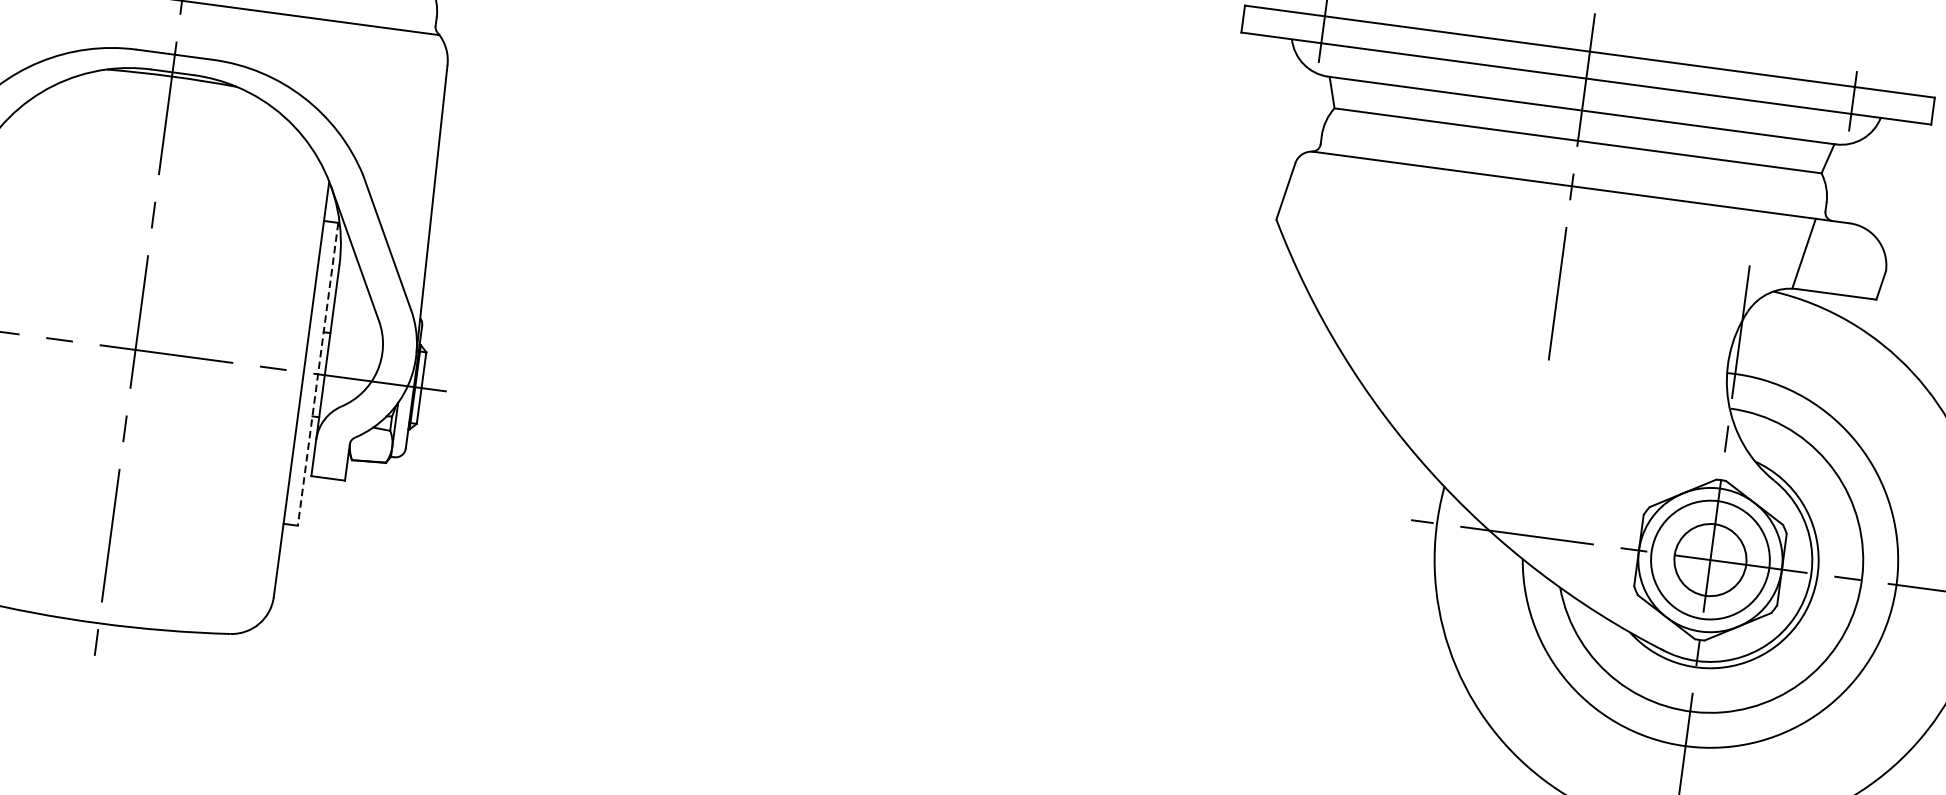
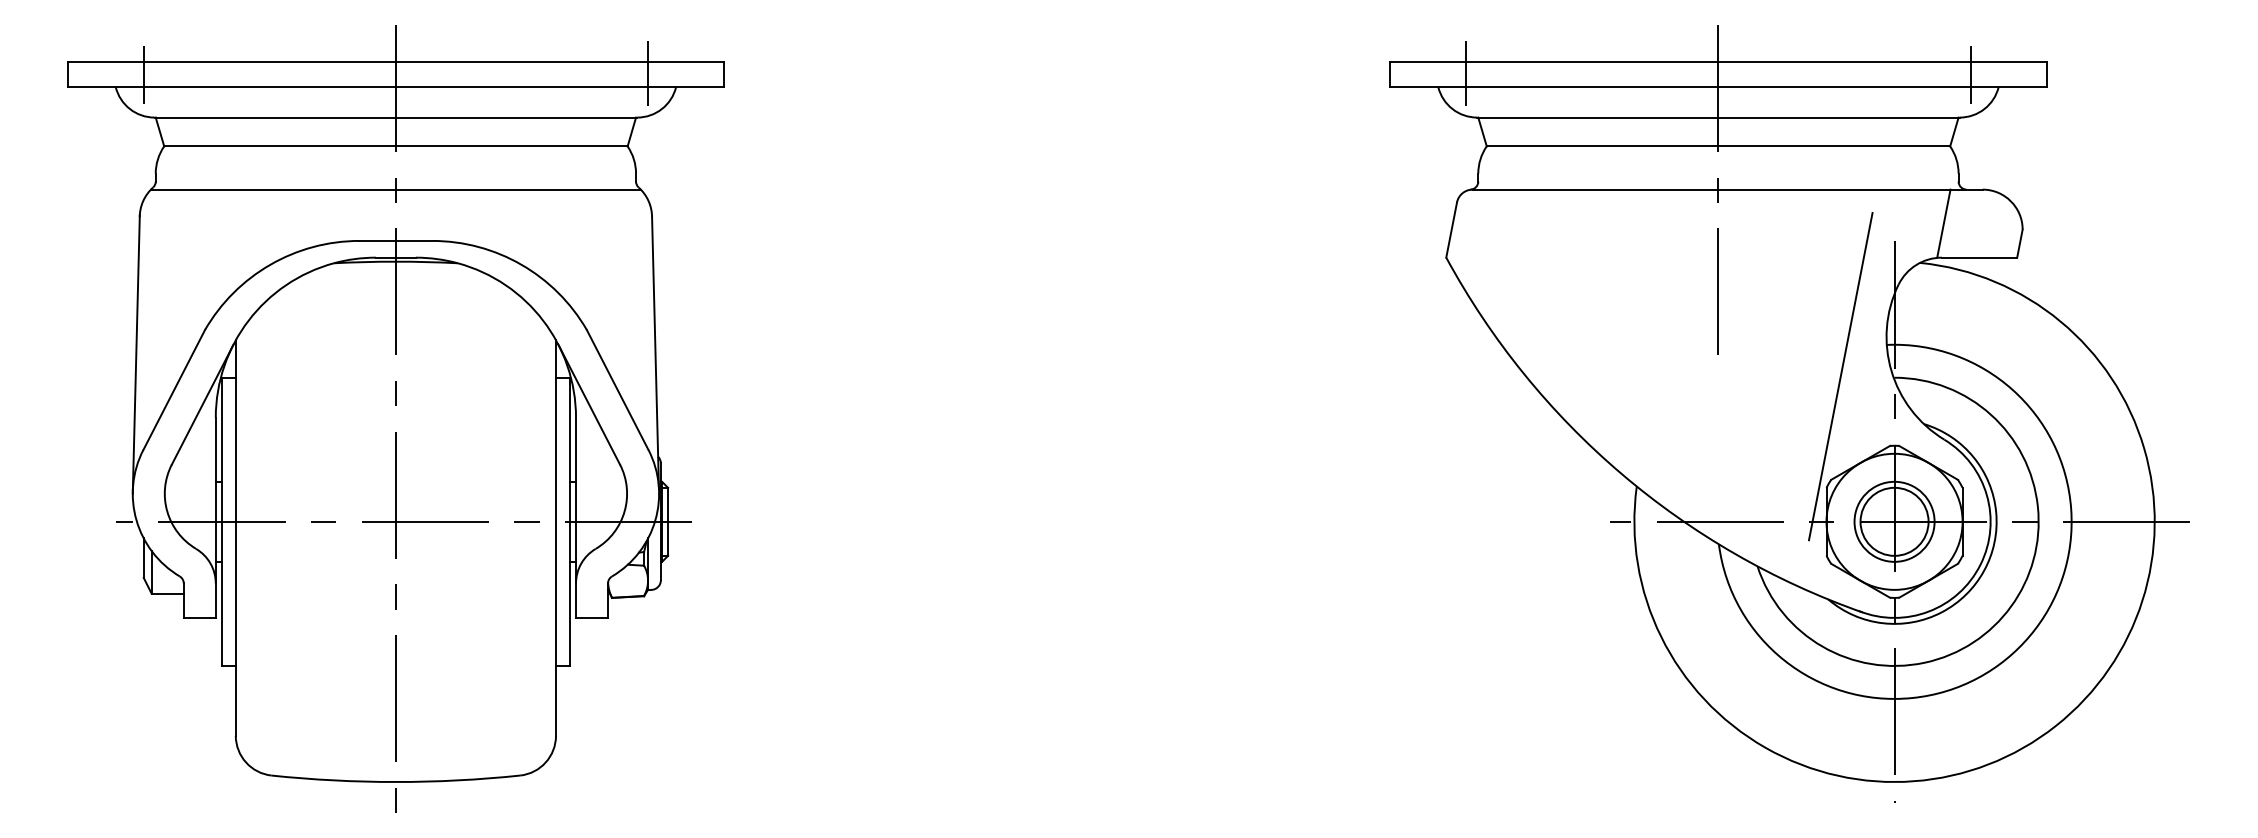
line: (317, 374) -> (569, 522), dashed -> solid
line: (1674, 399) -> (1840, 376), added
circle: (1710, 559) -> (1894, 521), size x0.71

